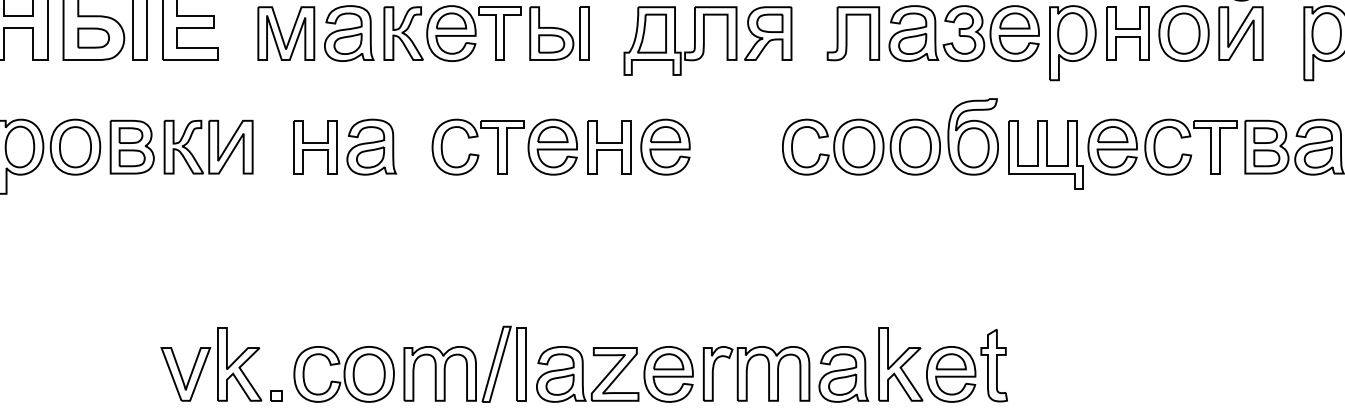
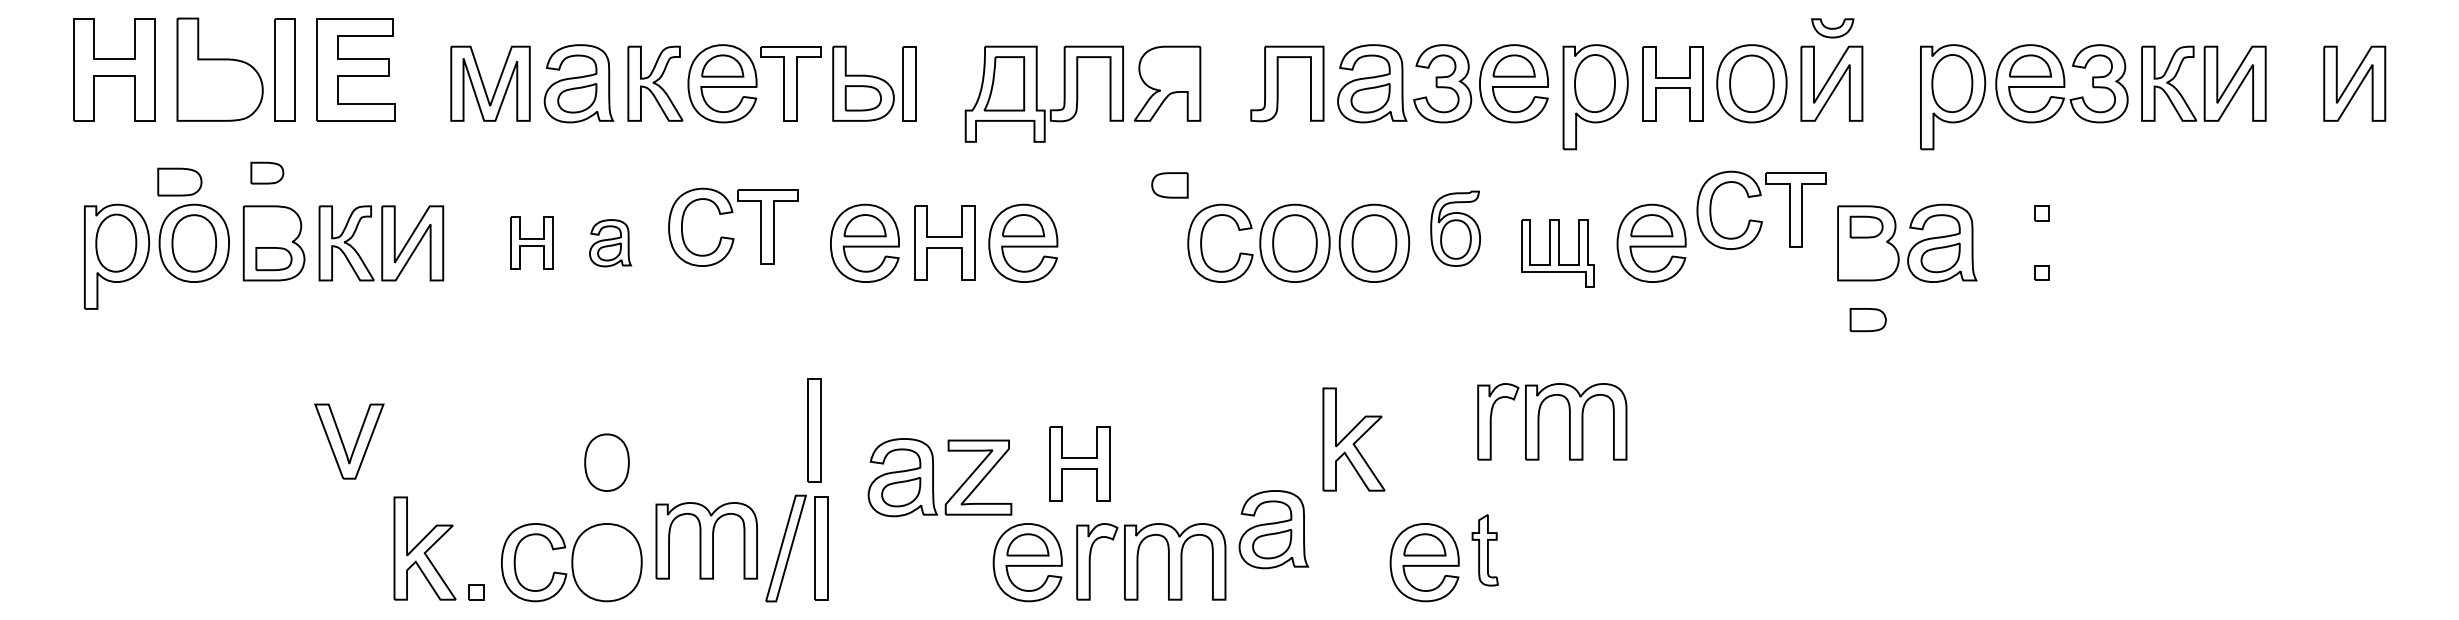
part: (769, 23) -> (1169, 185), moved
part: (93, 37) -> (179, 181), moved
part: (131, 135) -> (267, 172), moved
part: (973, 136) -> (1455, 228), size x0.7
part: (315, 146) -> (531, 242), size x0.7
part: (371, 146) -> (610, 242), size x0.6
part: (477, 154) -> (731, 237), moved
part: (1045, 154) -> (1557, 253), size x0.7
part: (1190, 154) -> (1760, 220), moved
part: (1266, 158) -> (1867, 320), moved
part: (1032, 273) -> (1539, 421), added
part: (516, 280) -> (814, 430), added
part: (705, 303) -> (1079, 463), added
part: (900, 364) -> (1353, 439), moved
part: (994, 365) -> (1485, 550), size x0.7
part: (440, 373) -> (706, 540), moved
part: (368, 374) -> (606, 462), moved
part: (587, 374) -> (939, 477), moved
part: (843, 374) -> (1273, 529), moved
part: (181, 375) -> (343, 442), moved

